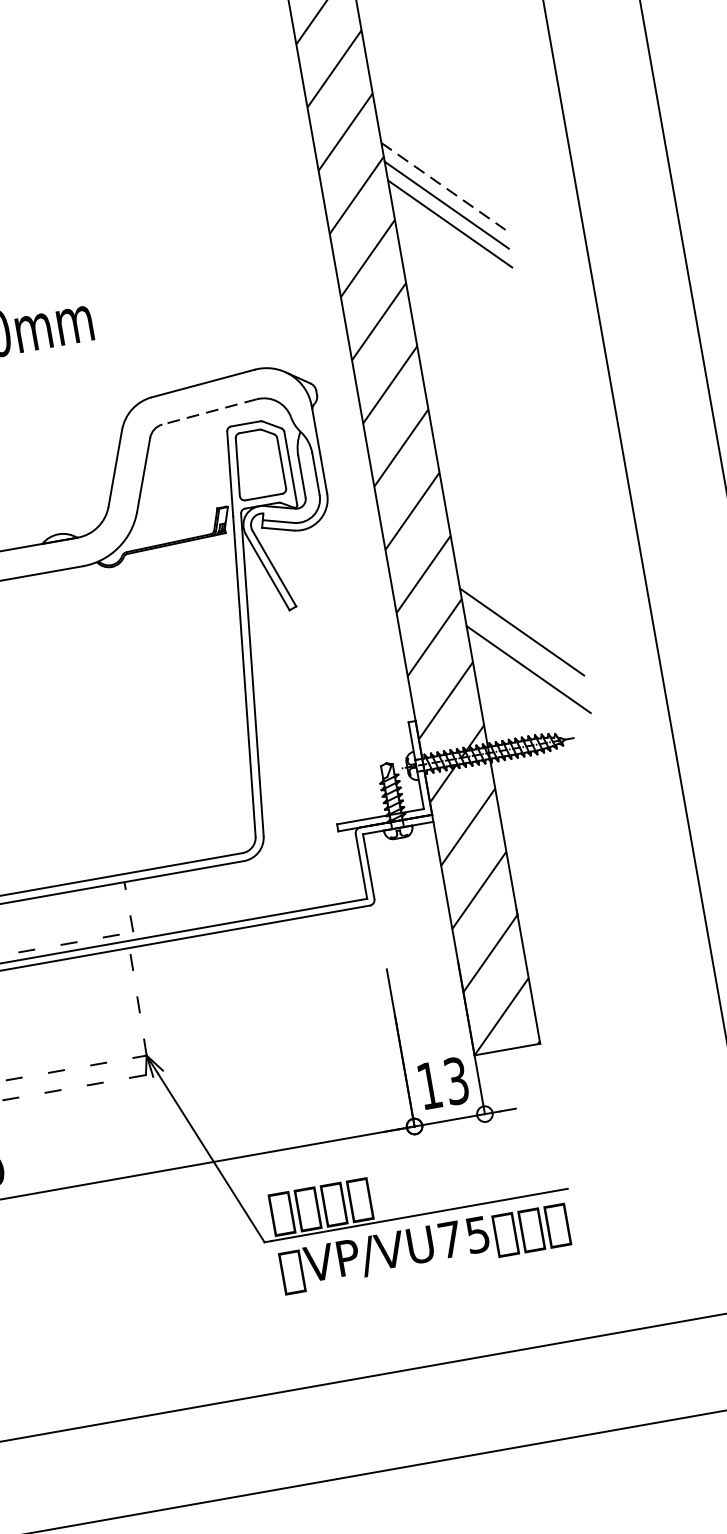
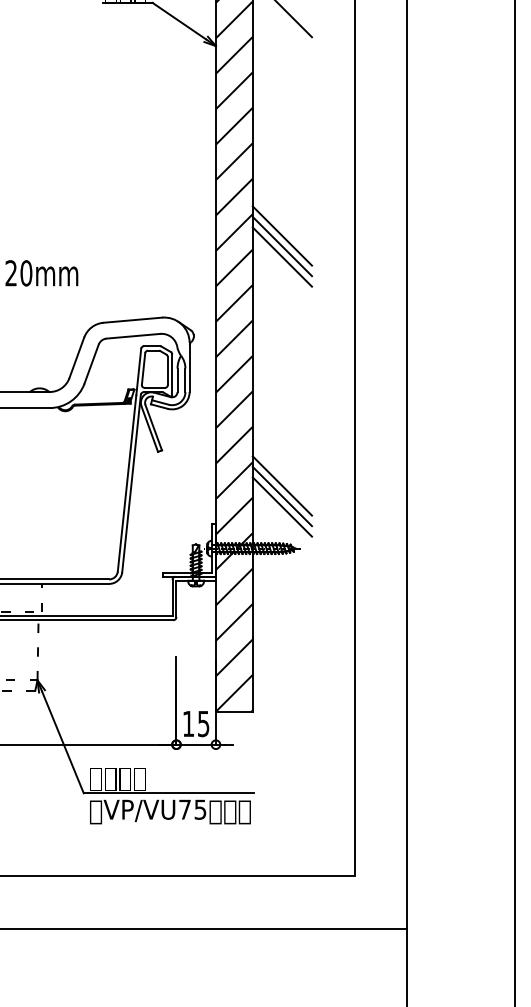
line: (443, 187) -> (282, 236), dashed -> solid
line: (207, 412) -> (132, 336), dashed -> solid
line: (525, 650) -> (282, 496), added
text: (456, 1080) -> (203, 723), 13 -> 15

